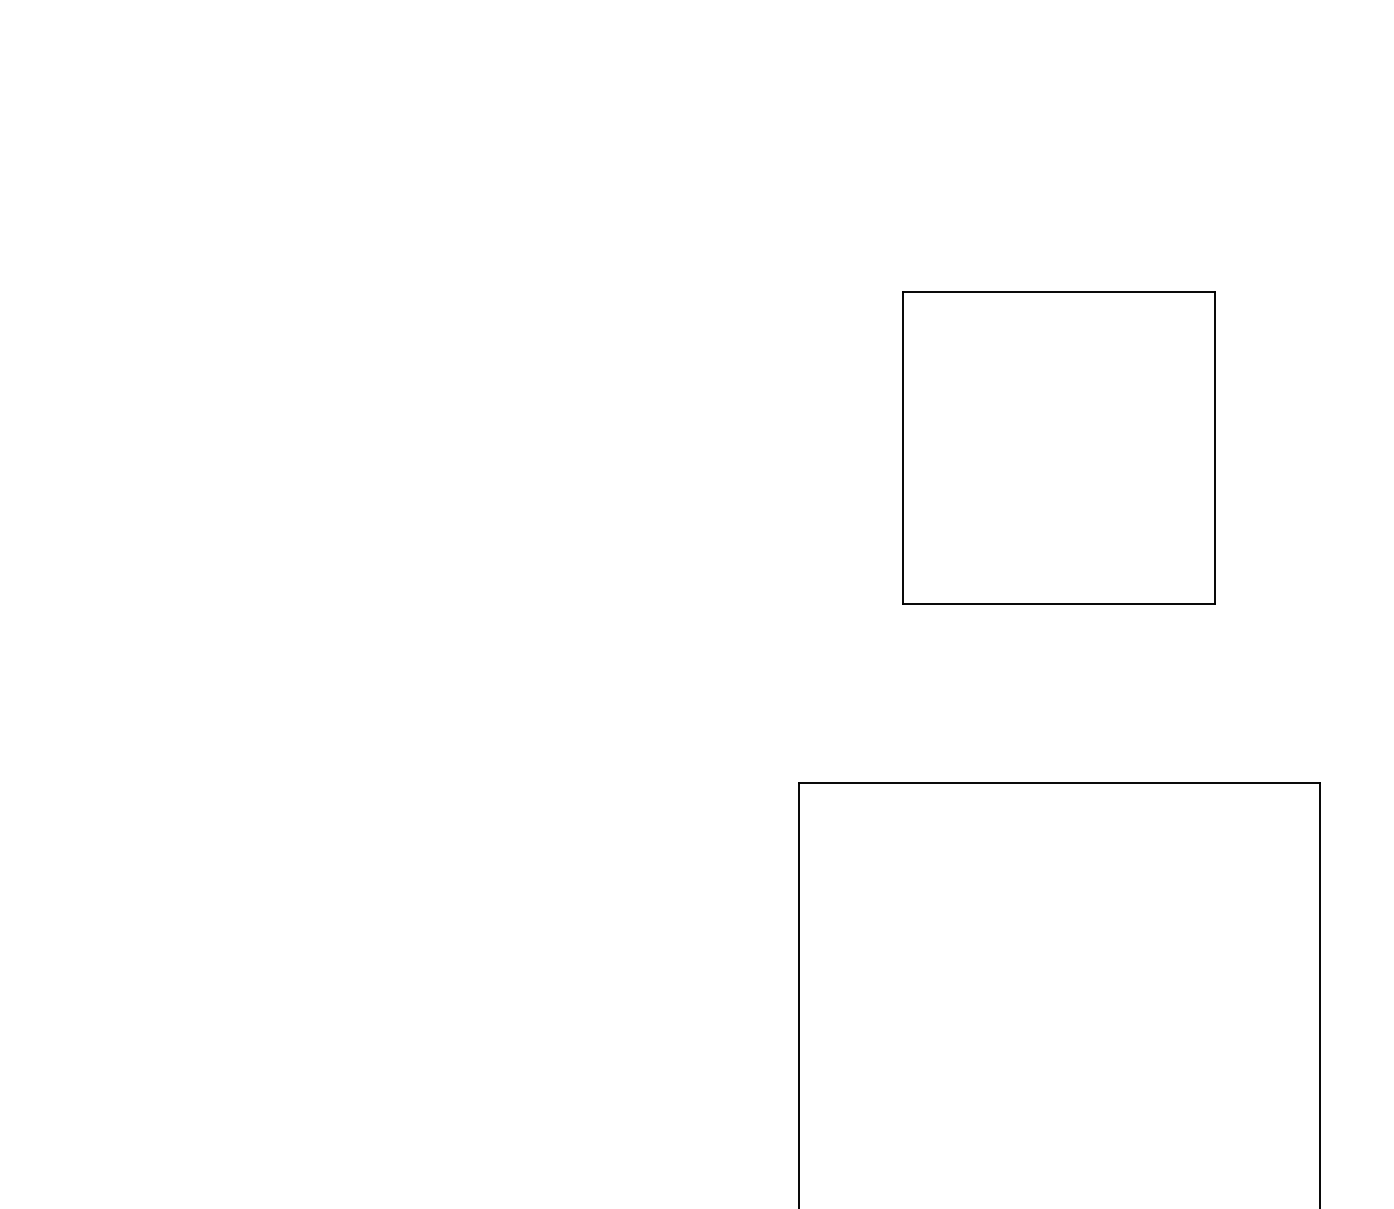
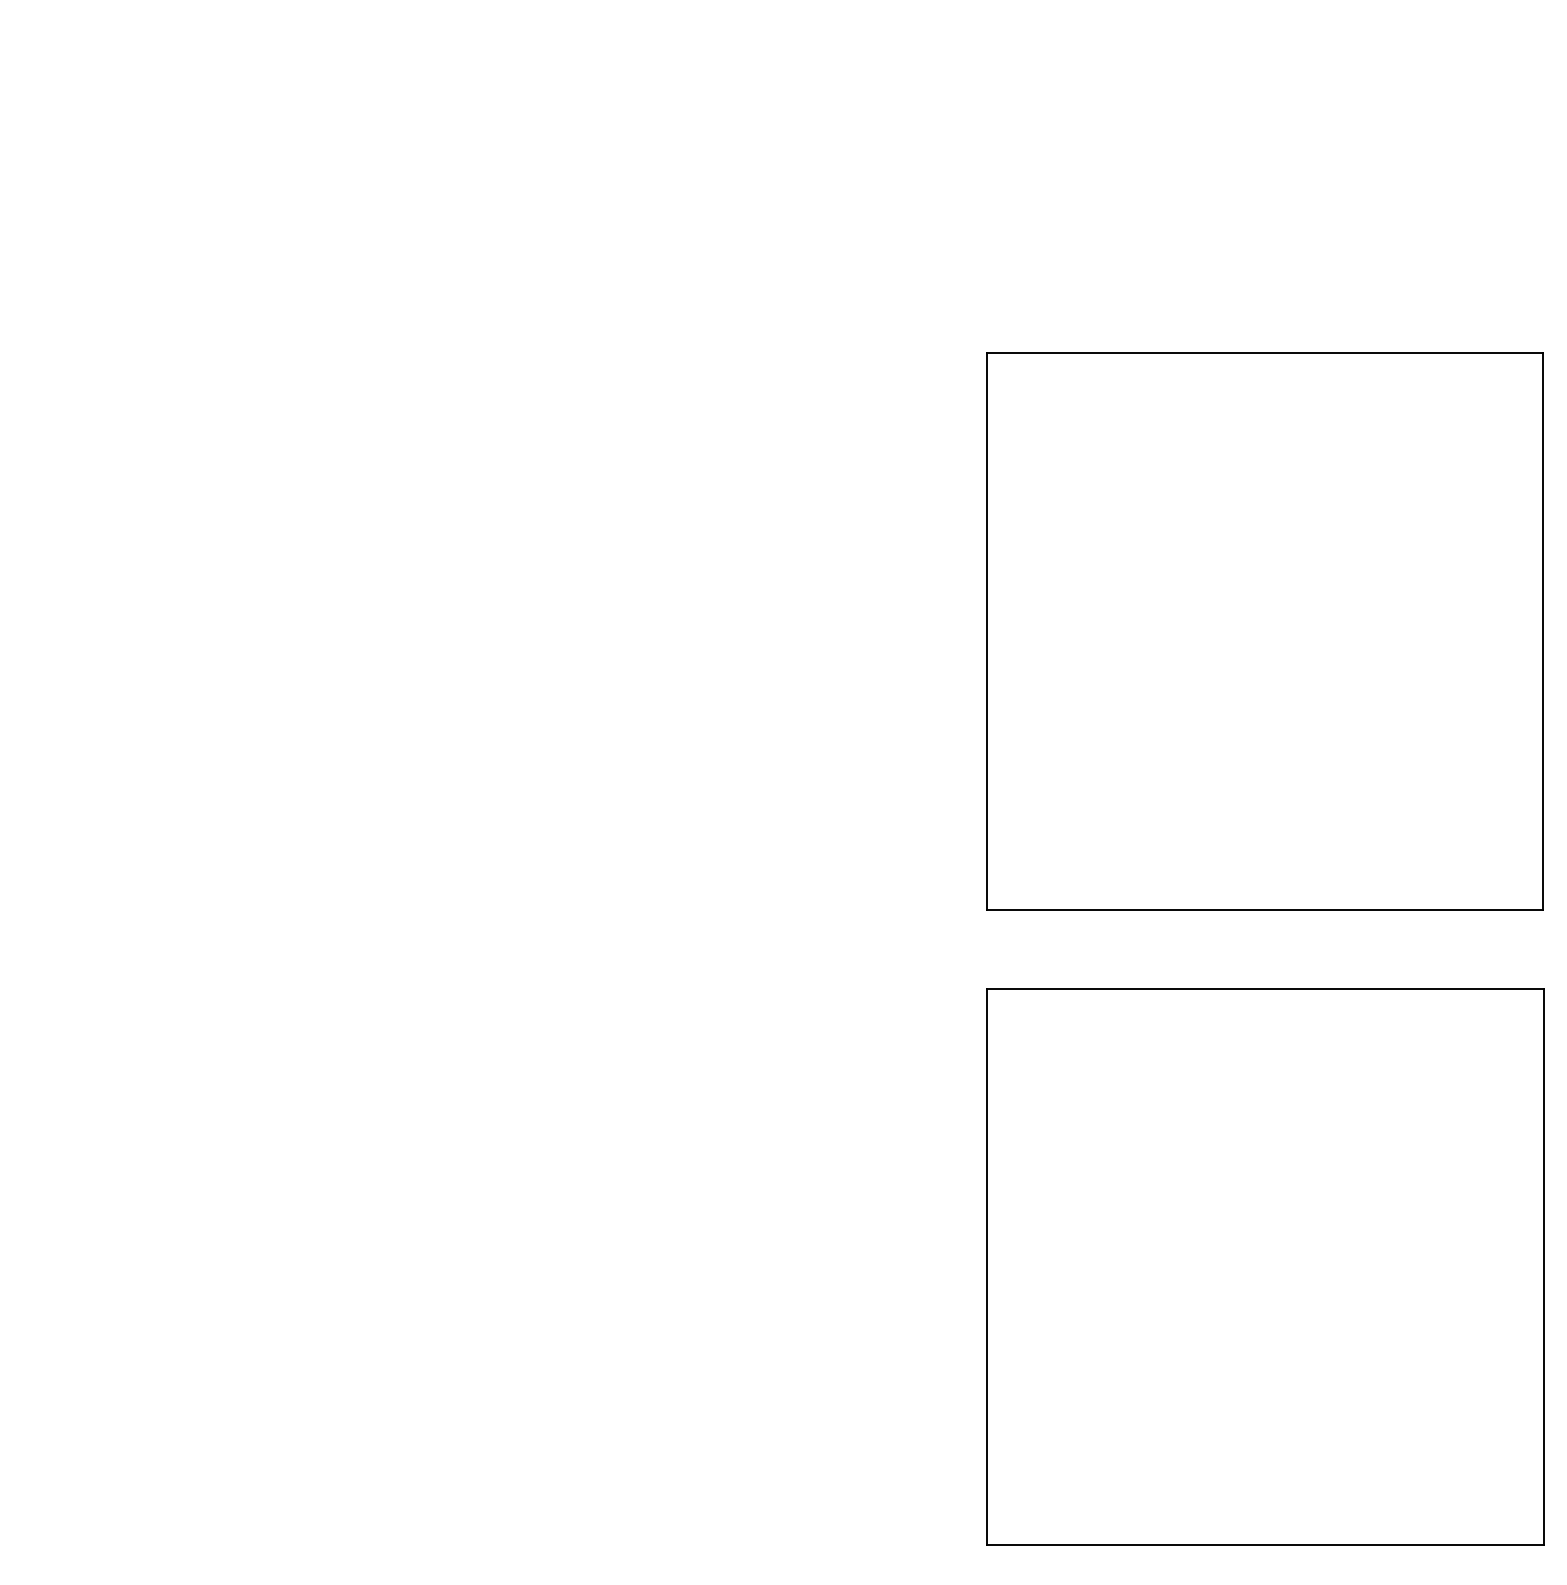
part: (1058, 447) -> (1264, 631), size x1.67

